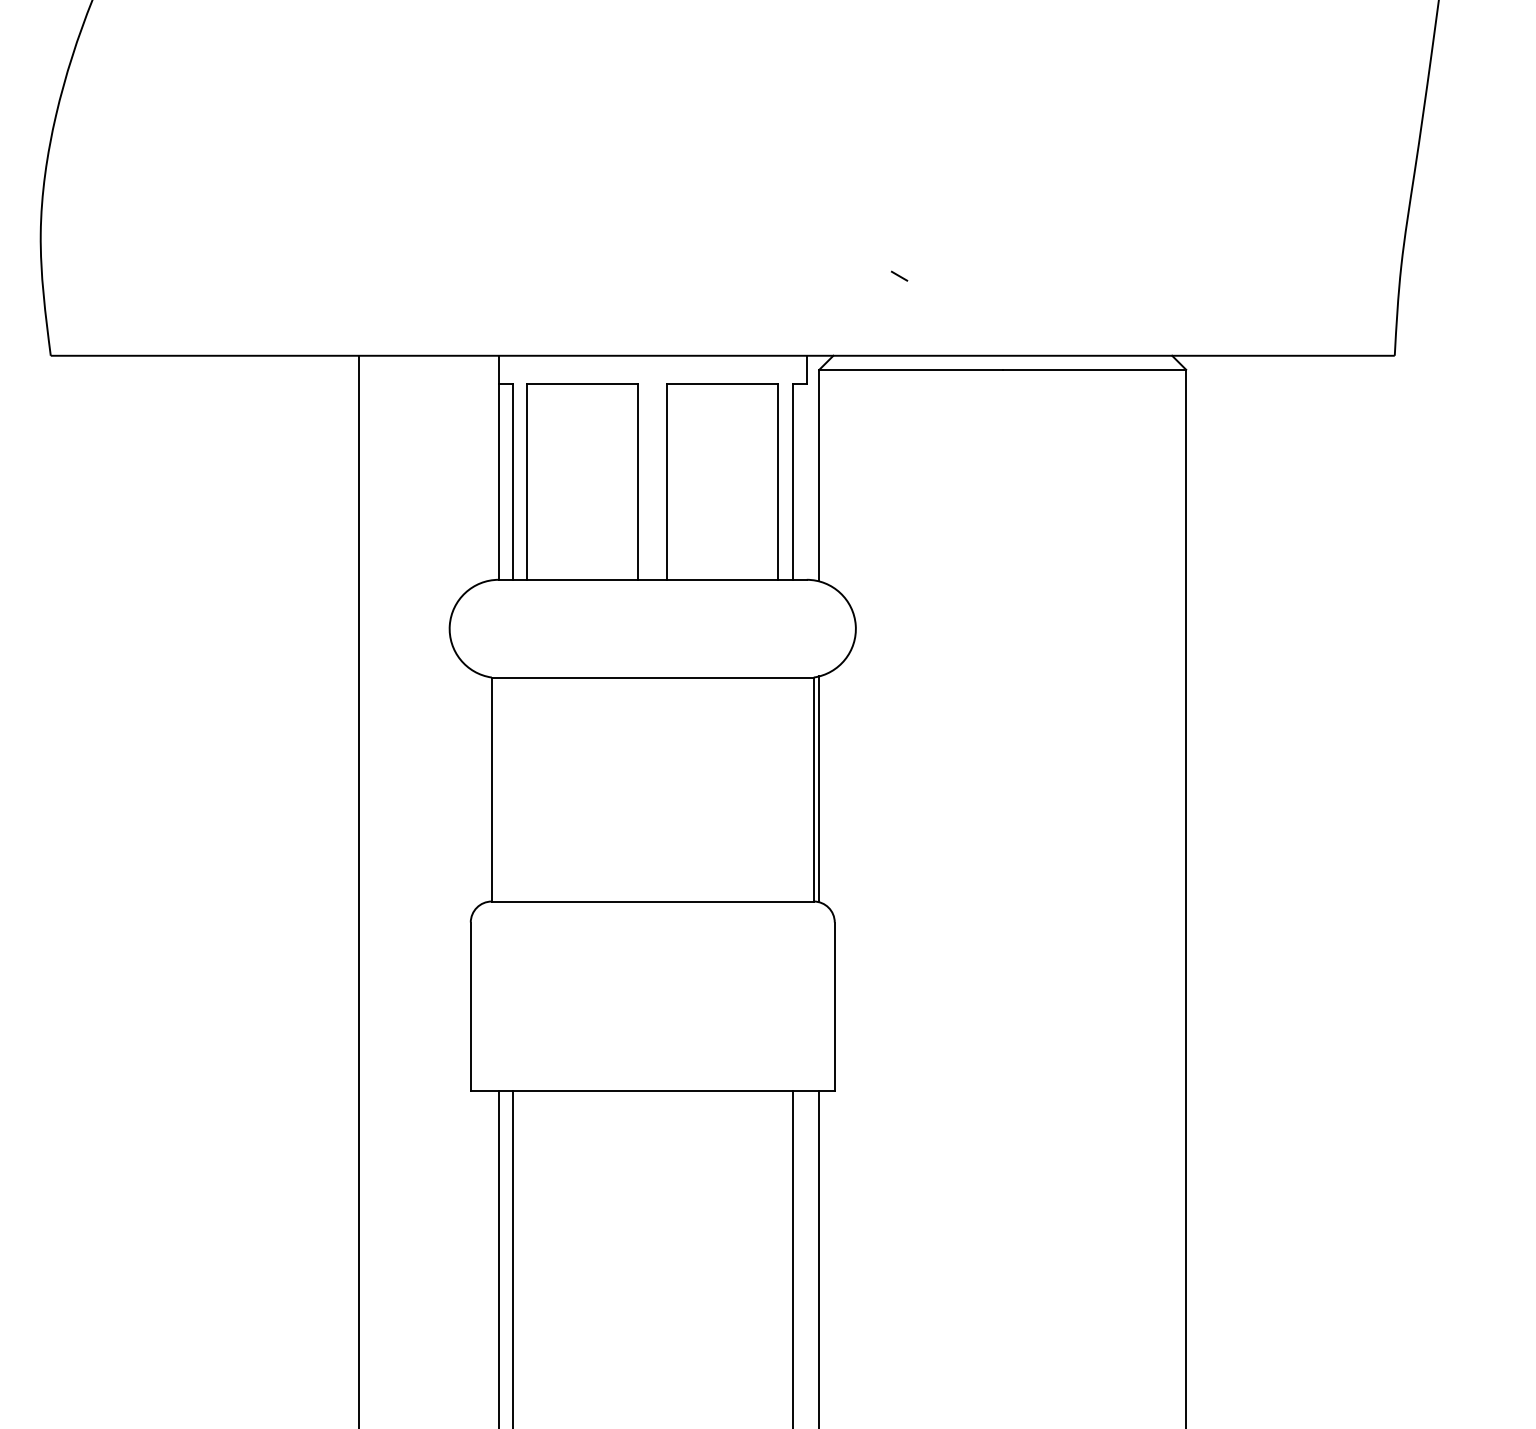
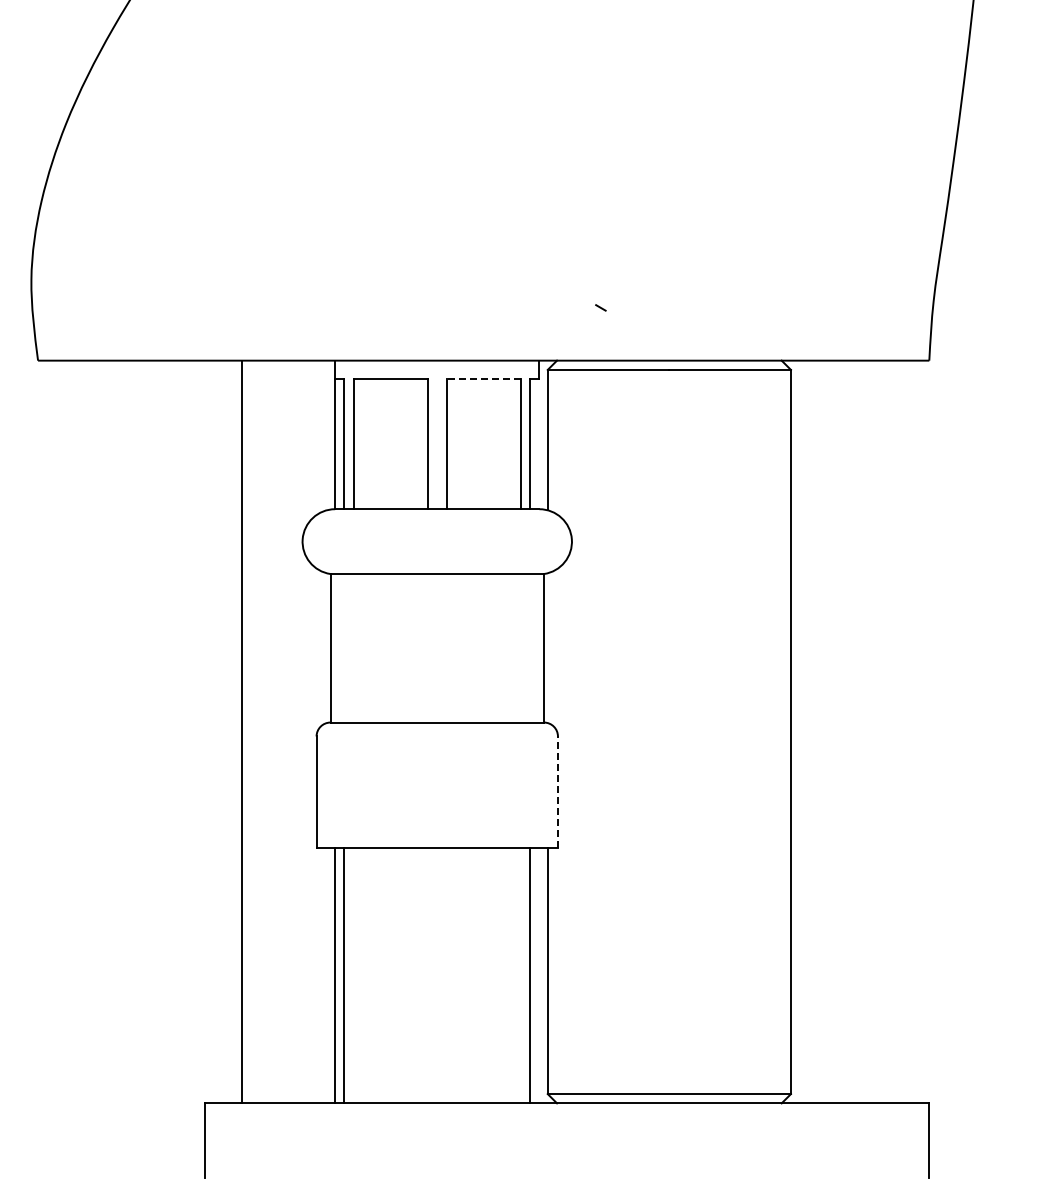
line: (722, 384) -> (483, 379), solid -> dashed
line: (819, 789) -> (547, 648), removed
line: (834, 1007) -> (557, 792), solid -> dashed

